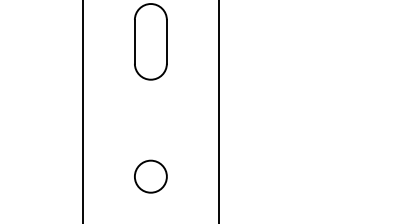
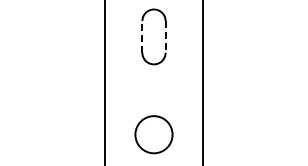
line: (135, 41) -> (142, 36), solid -> dashed
line: (166, 41) -> (165, 36), solid -> dashed
circle: (150, 176) -> (153, 134), size x1.6

